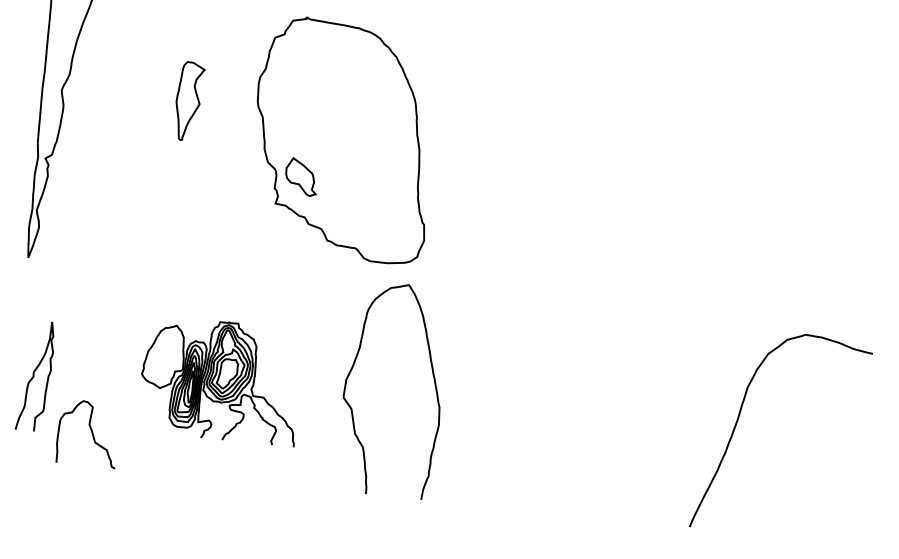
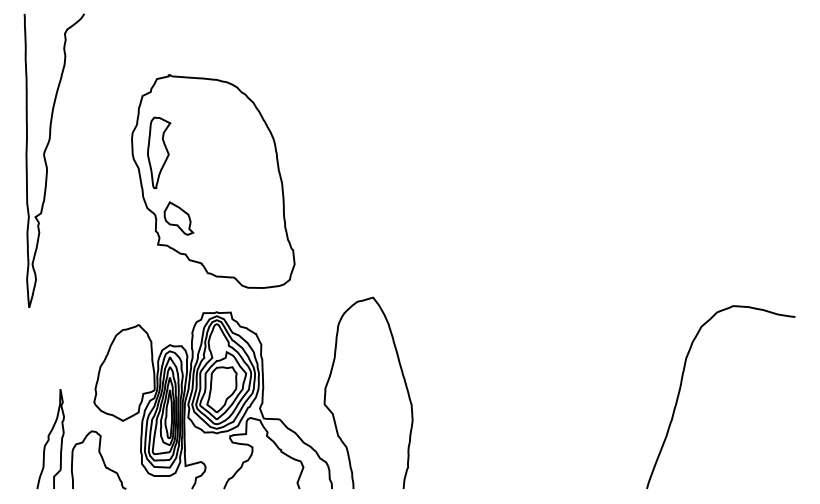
part: (343, 140) -> (213, 181), moved
curve: (34, 376) -> (49, 439), moved
part: (220, 380) -> (212, 400), size x1.67

